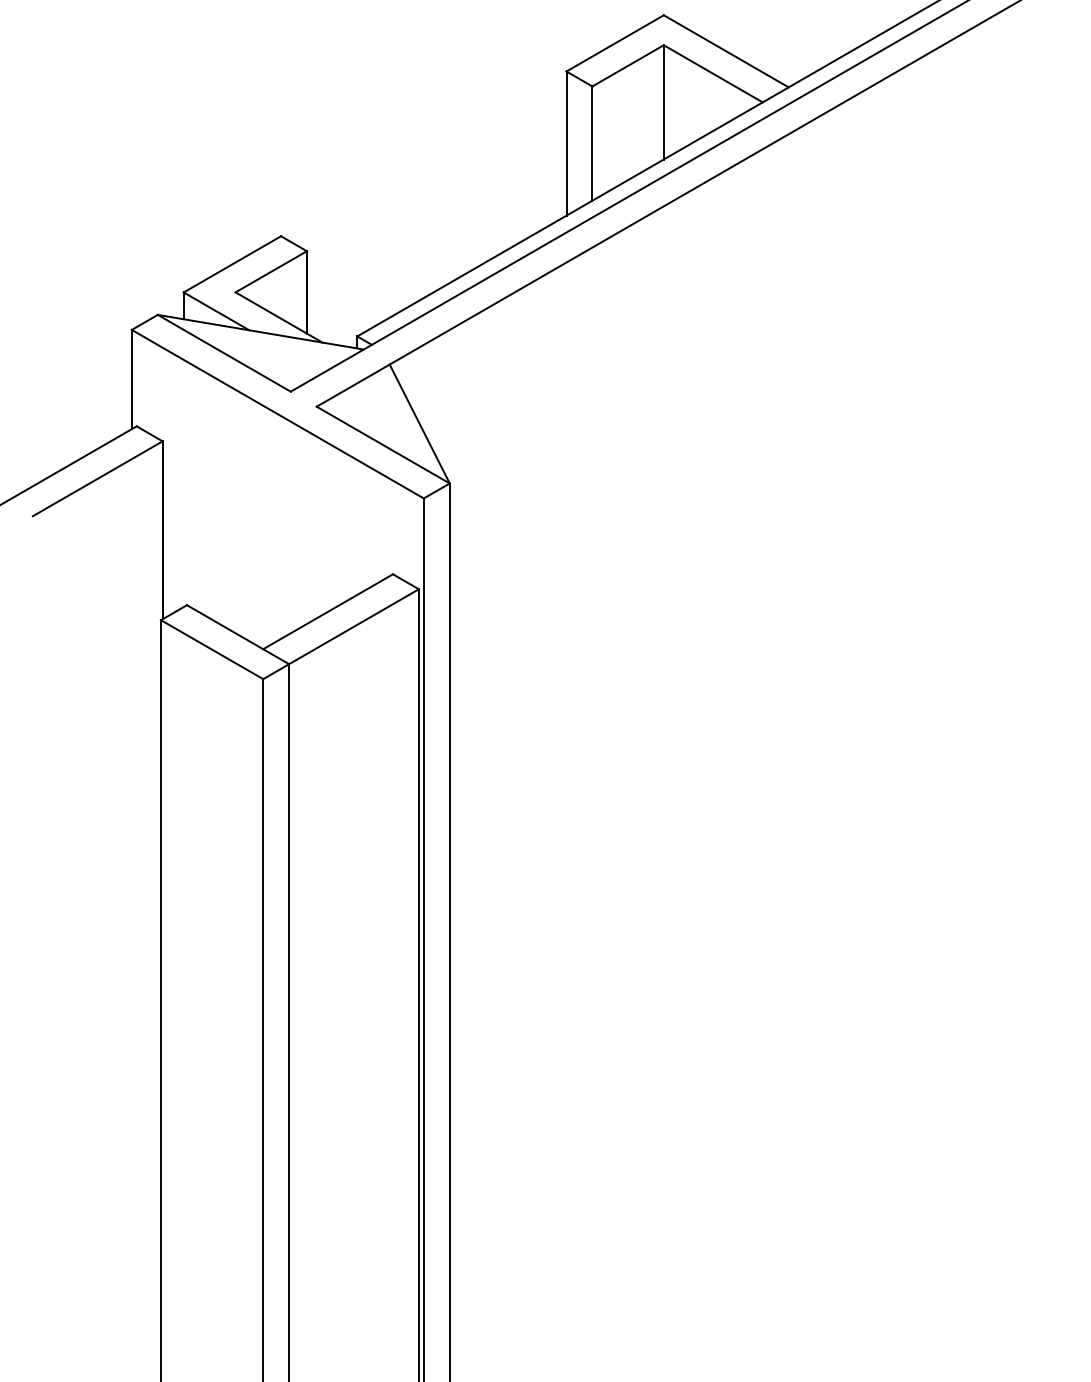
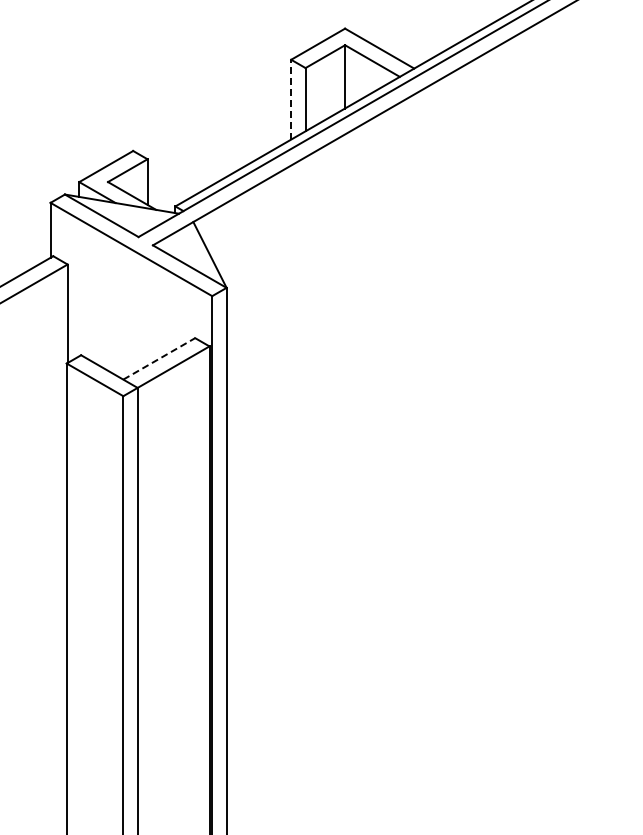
line: (566, 143) -> (291, 99), solid -> dashed
line: (328, 611) -> (159, 358), solid -> dashed

